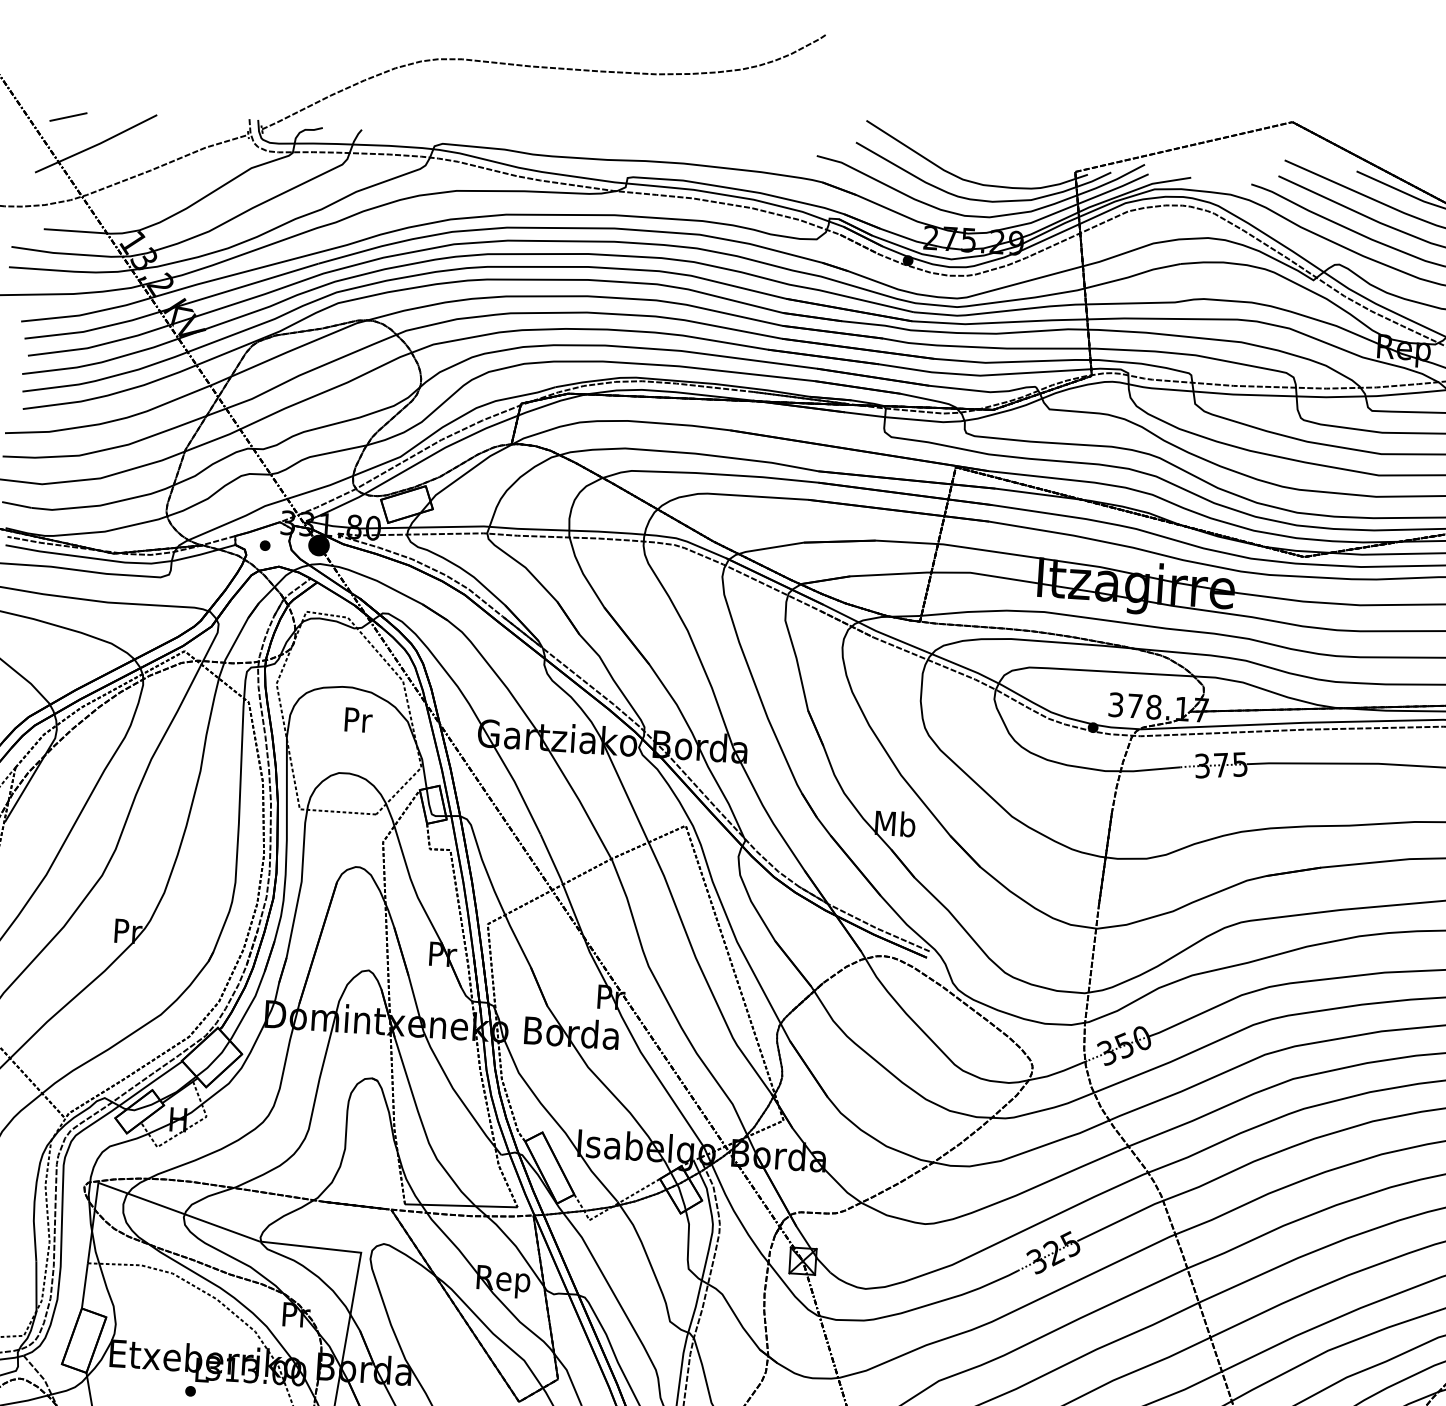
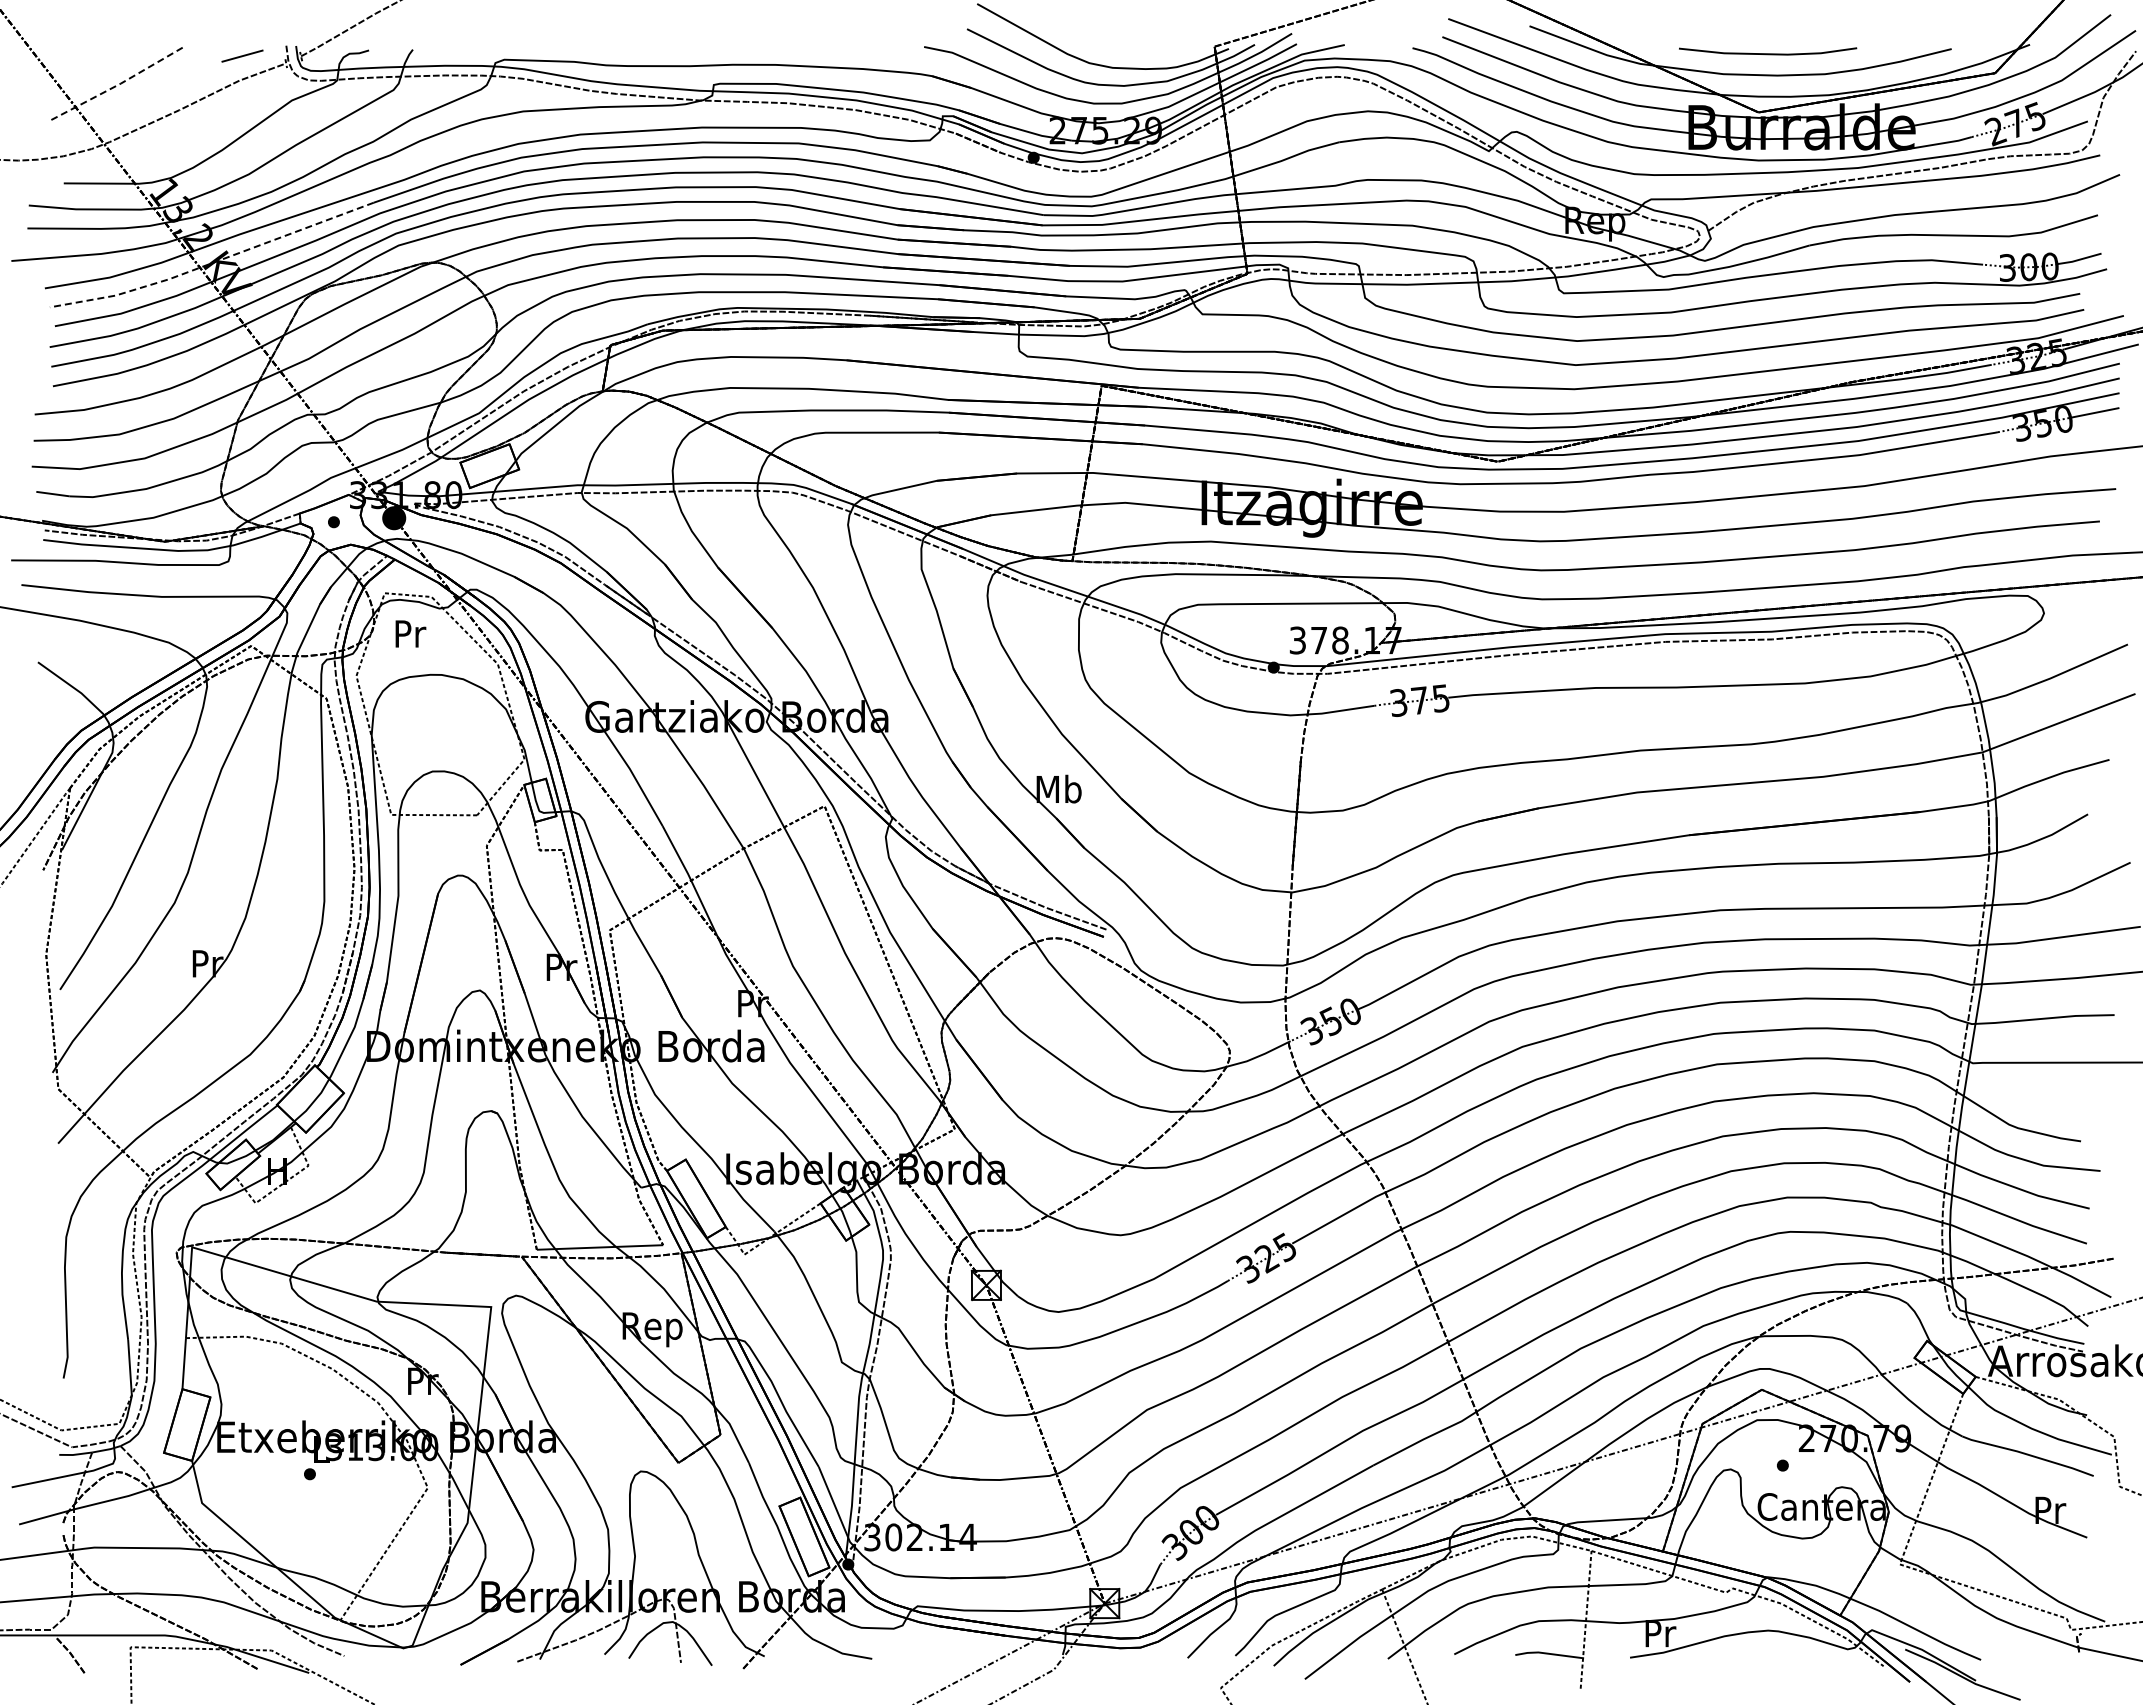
line: (68, 116) -> (242, 55), moved
line: (97, 145) -> (117, 85), solid -> dashed
line: (171, 308) -> (212, 263), solid -> dashed
text: (358, 719) -> (410, 633), moved

